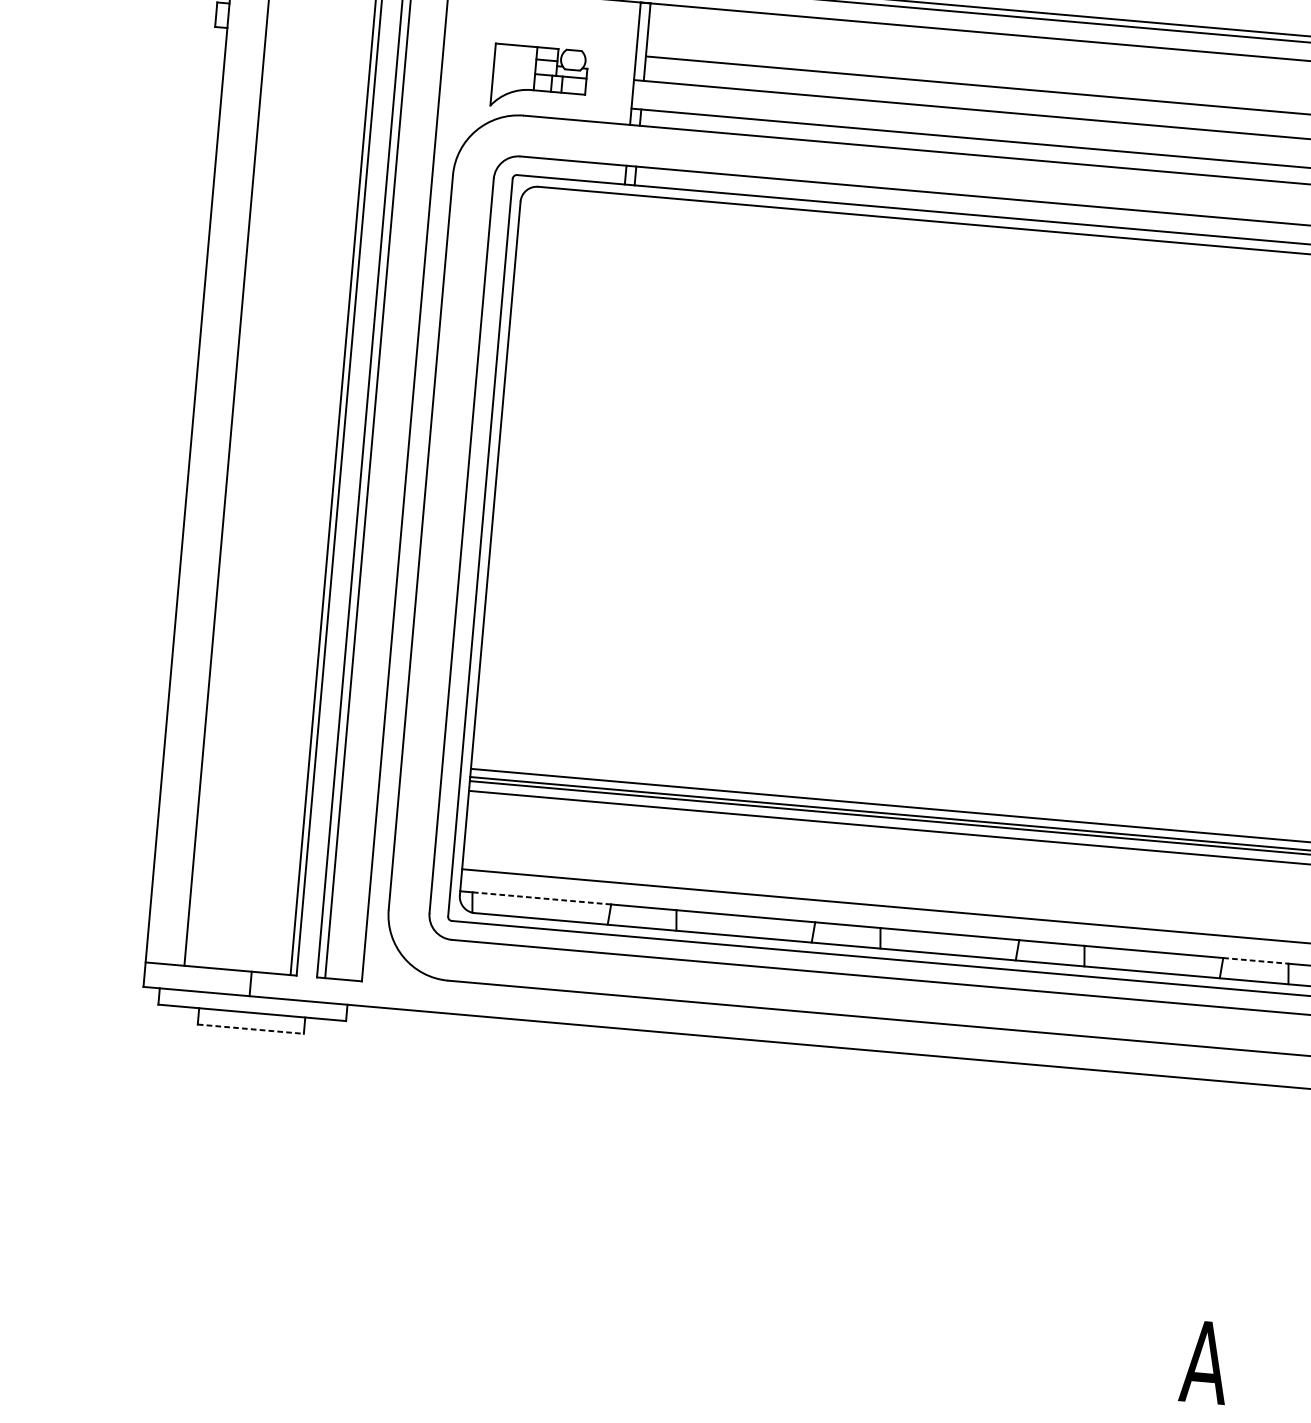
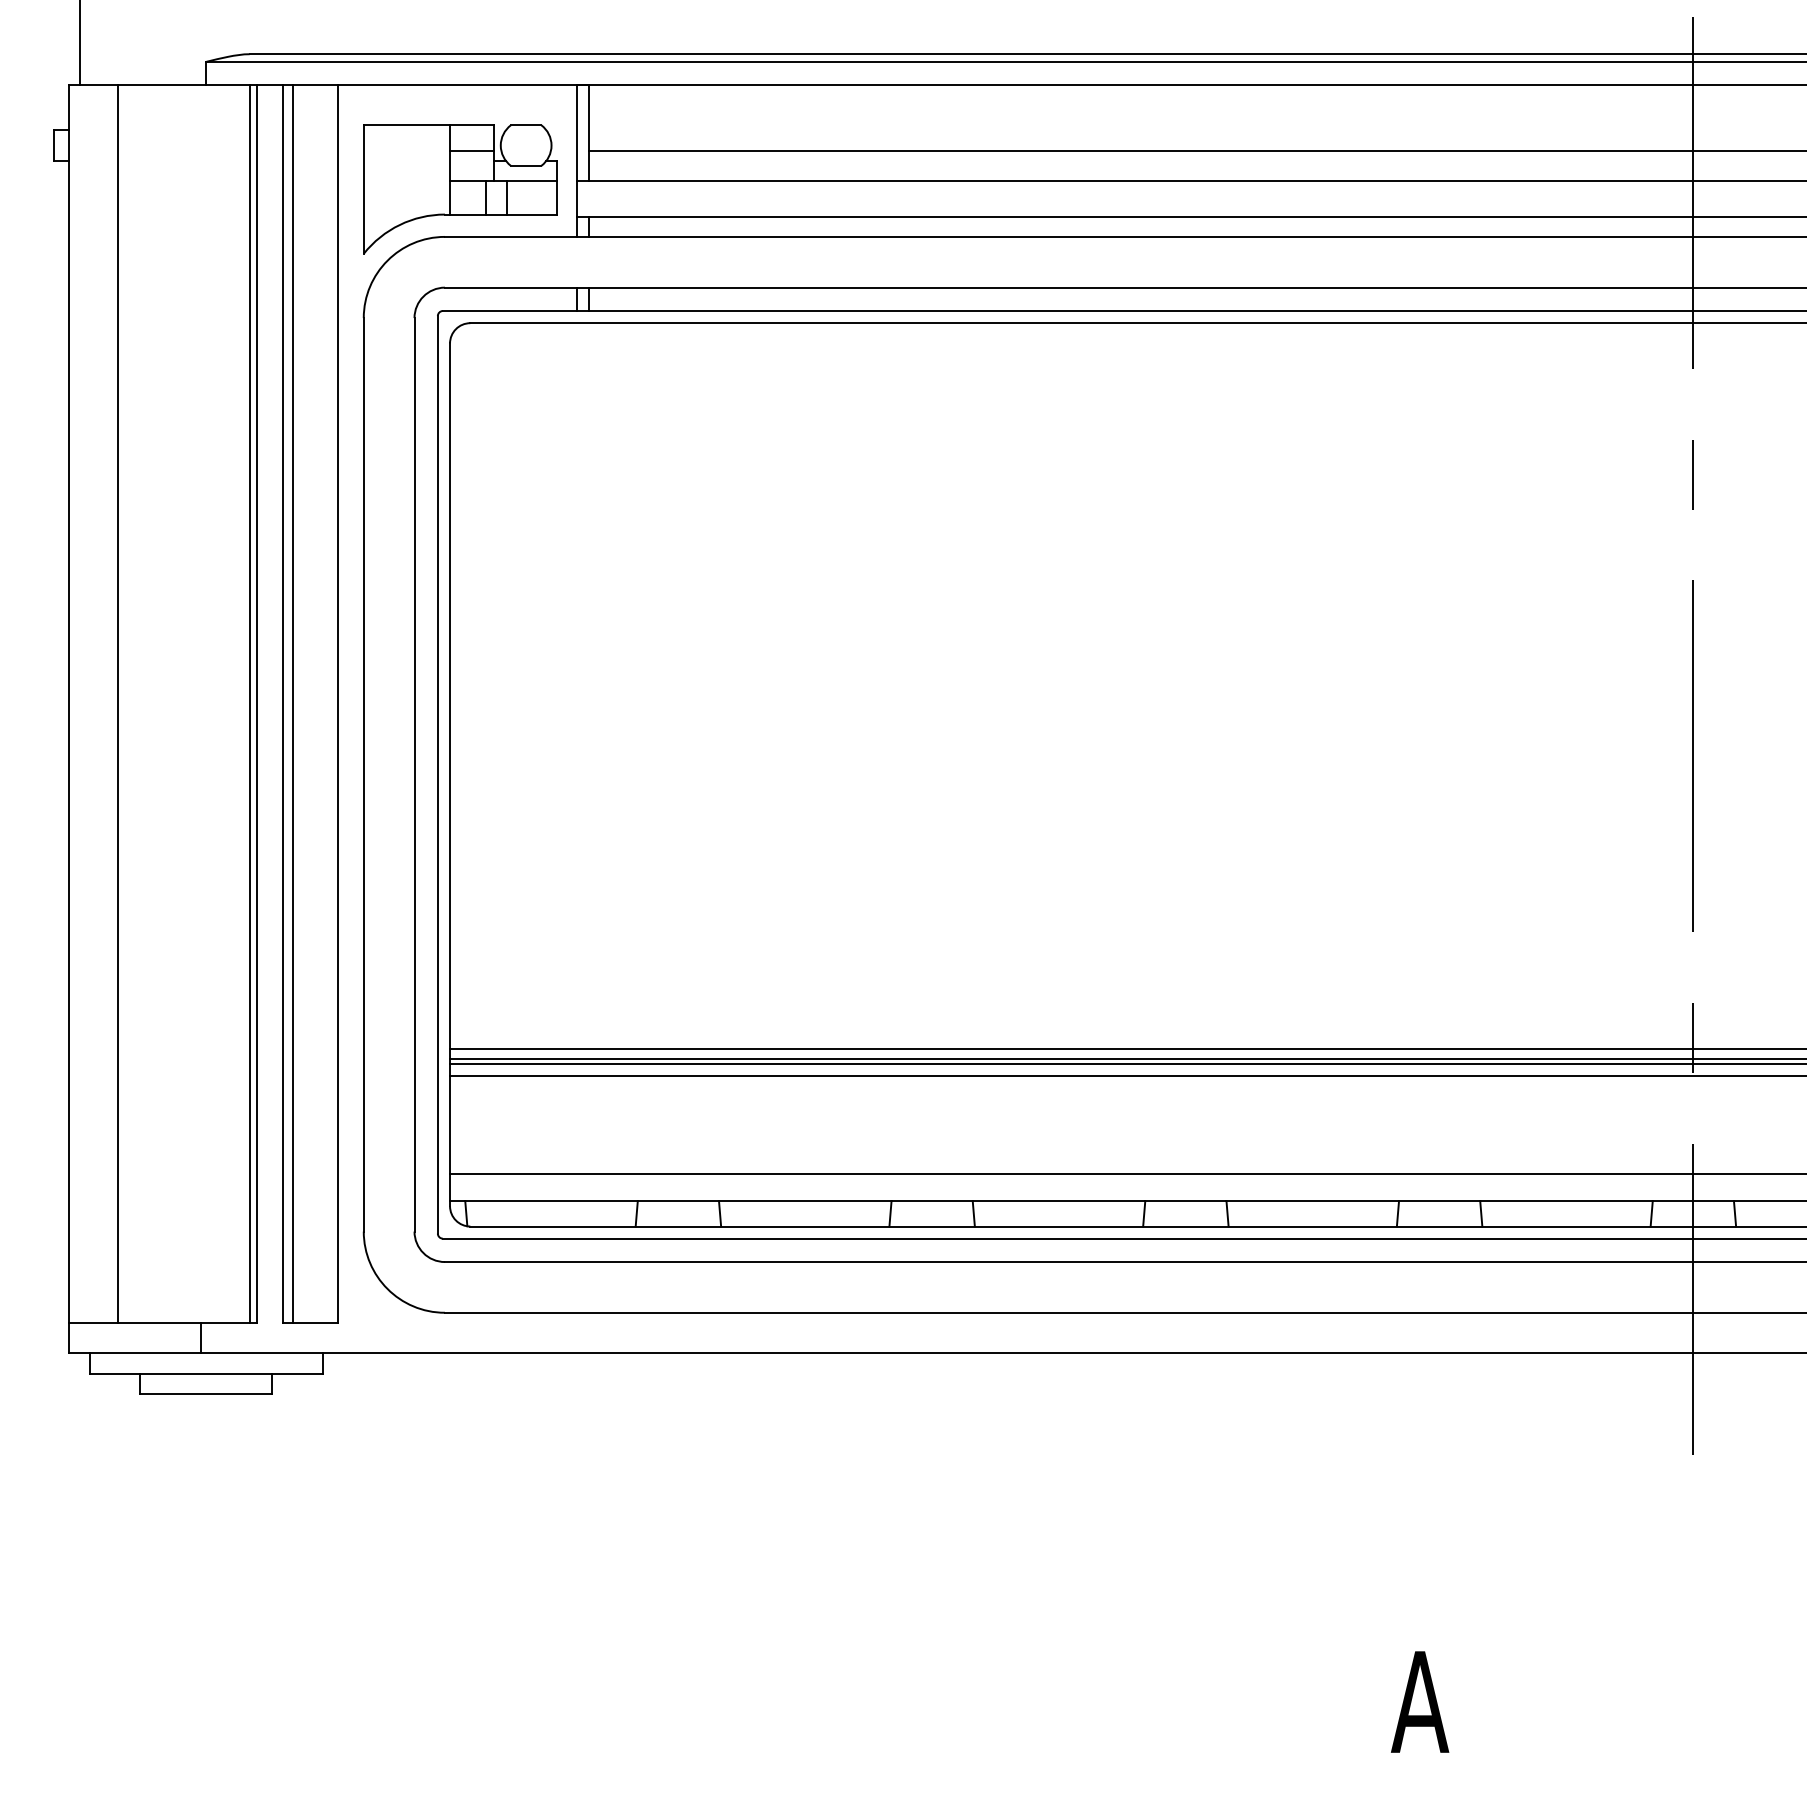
part: (539, 78) -> (460, 189), size x1.67
line: (541, 898) -> (551, 1201), dashed -> solid
line: (1255, 961) -> (1439, 1201), dashed -> solid
line: (250, 1028) -> (206, 1393), dashed -> solid

